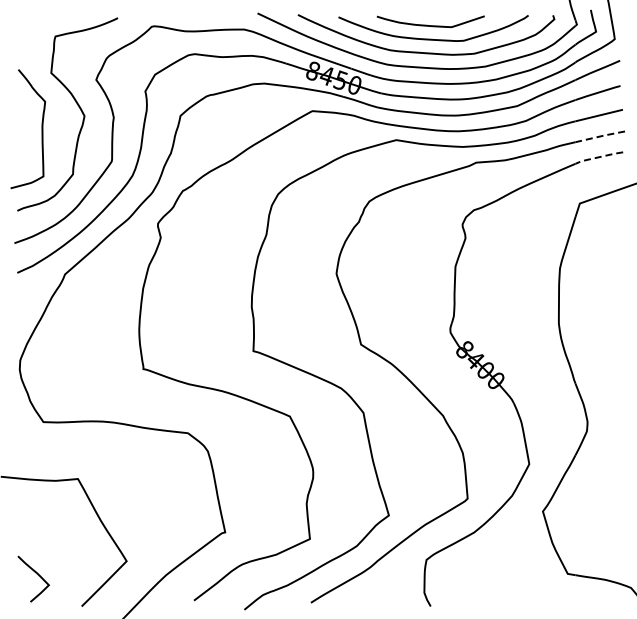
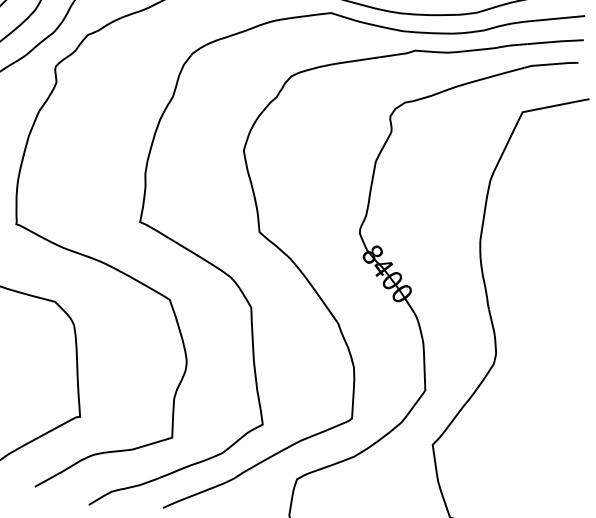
line: (600, 136) -> (556, 41), dashed -> solid
line: (599, 157) -> (551, 64), dashed -> solid

